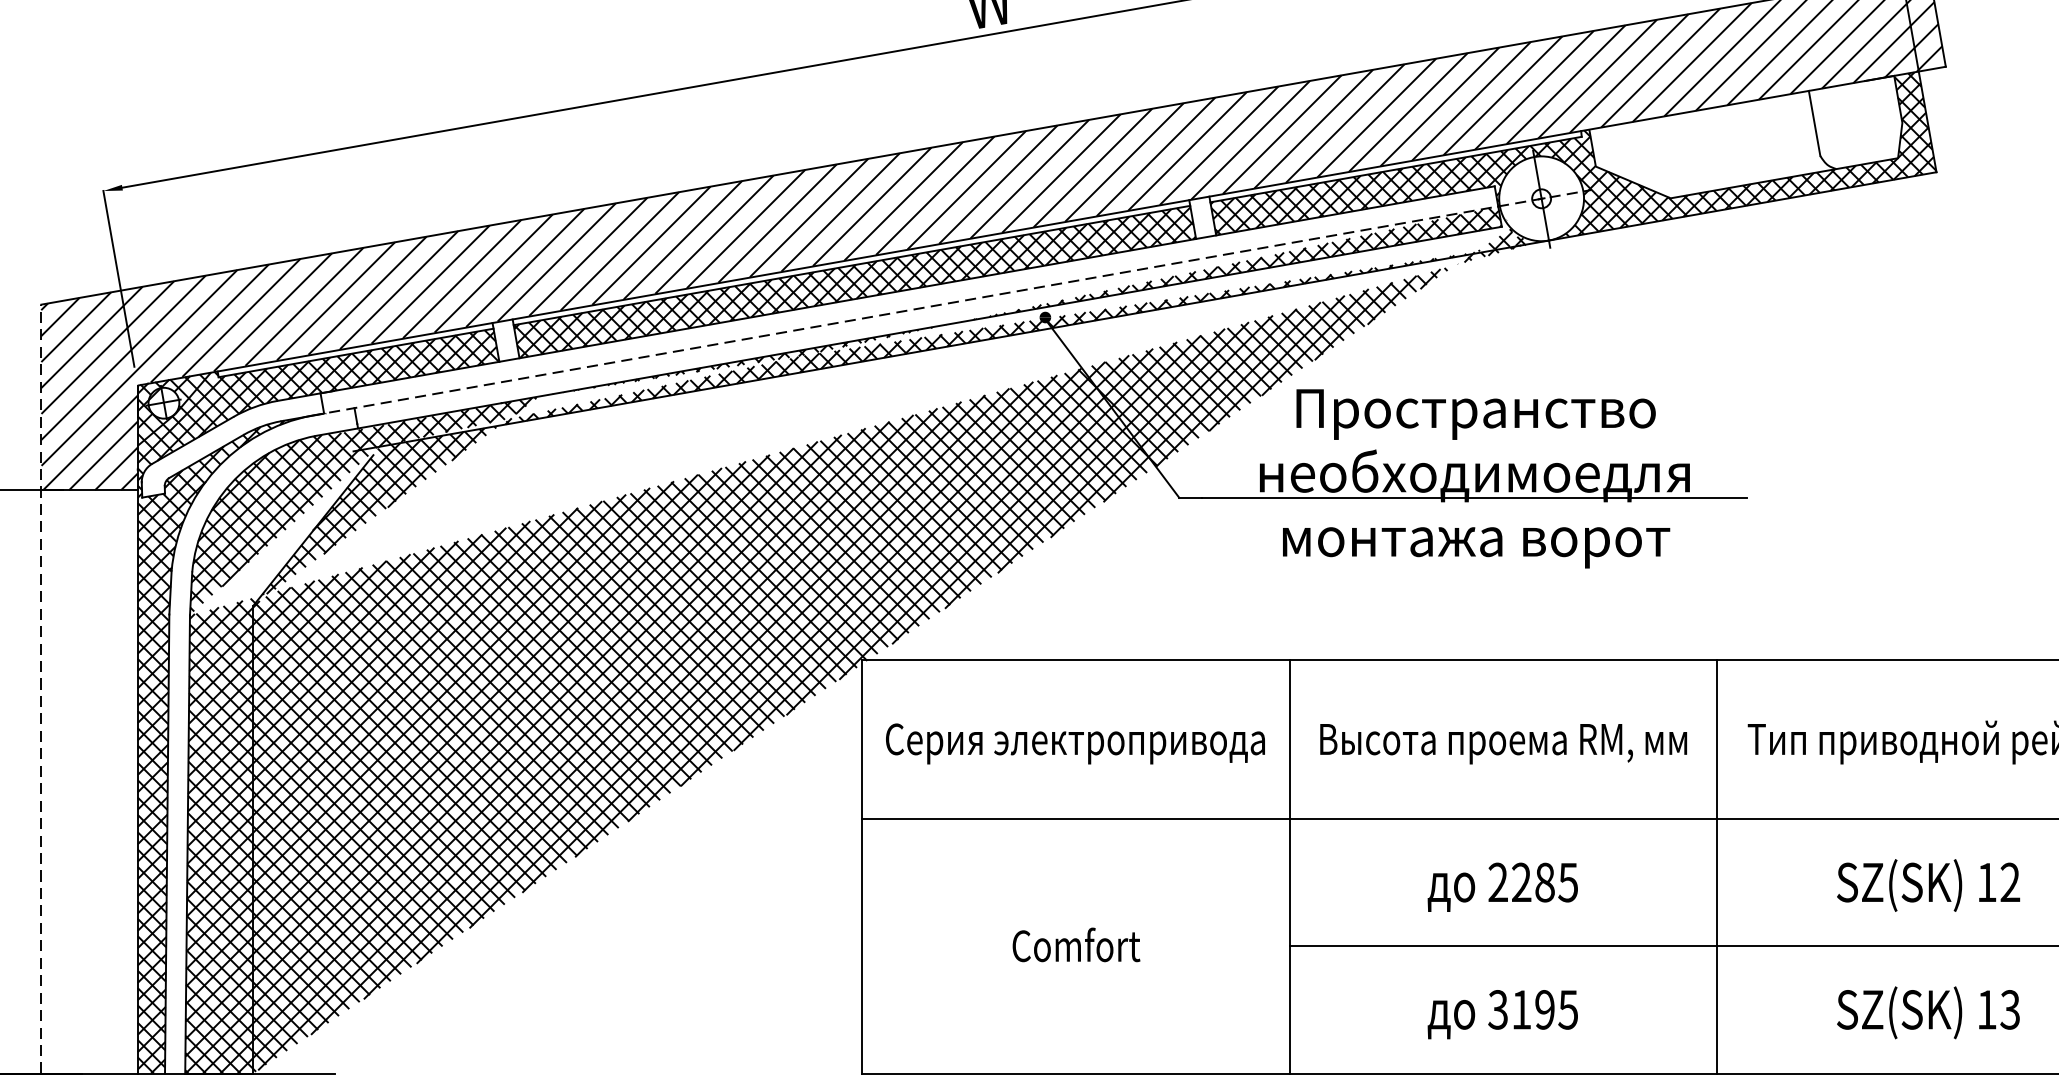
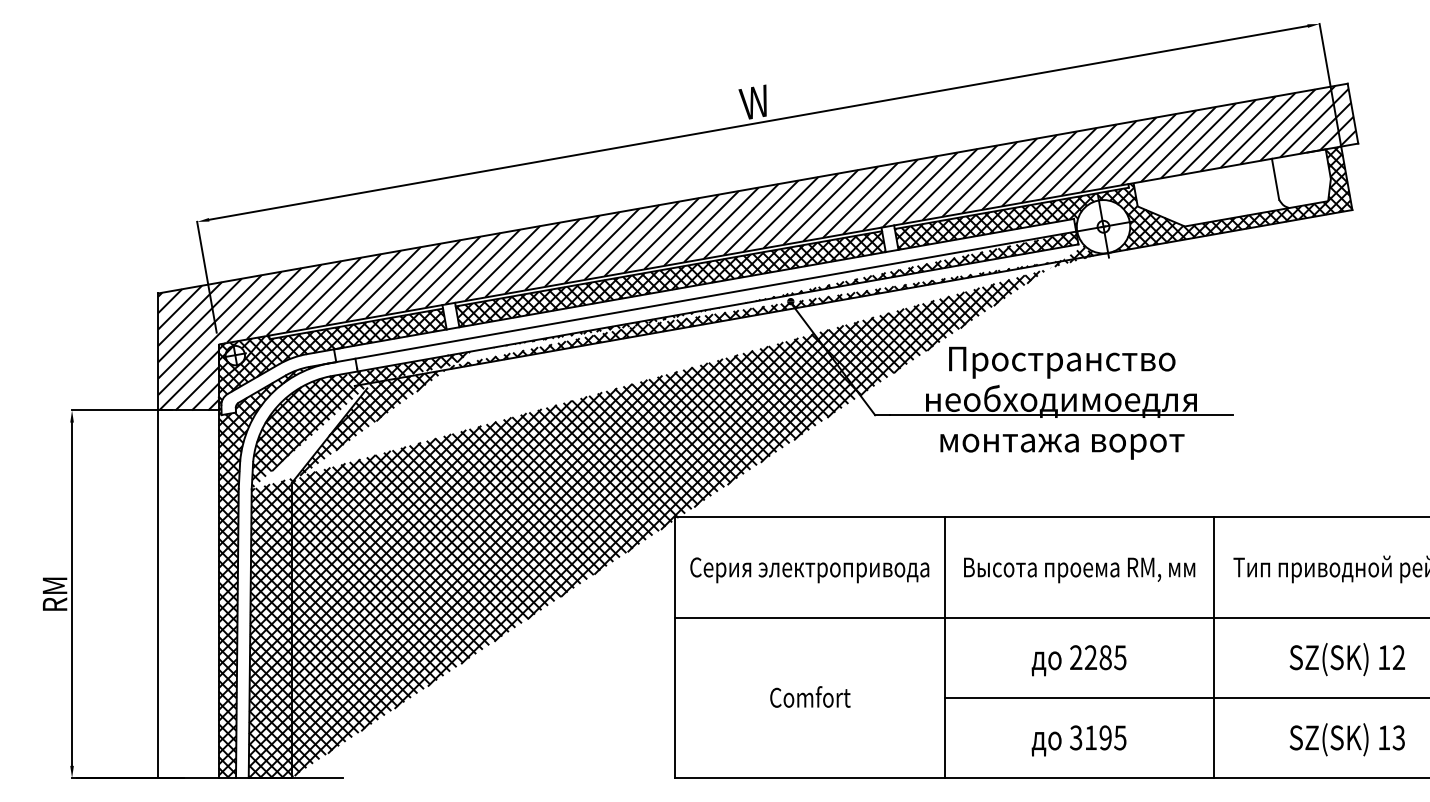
line: (952, 303) -> (732, 292), dashed -> solid
line: (42, 688) -> (158, 535), dashed -> solid

